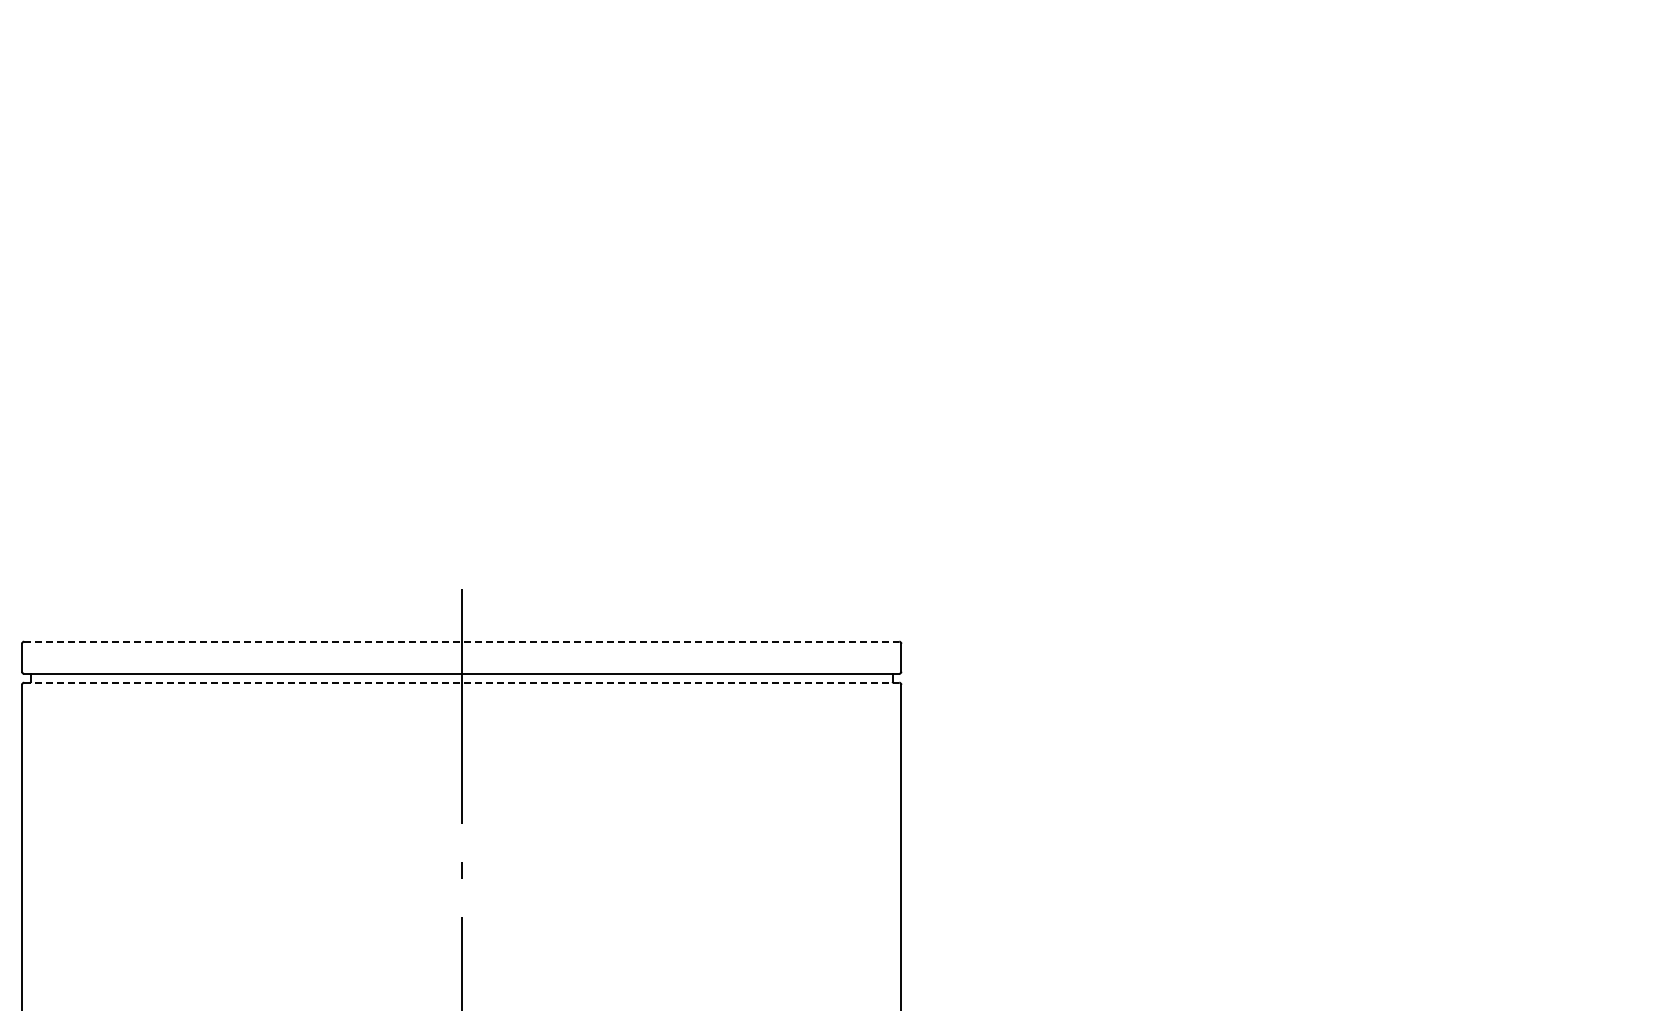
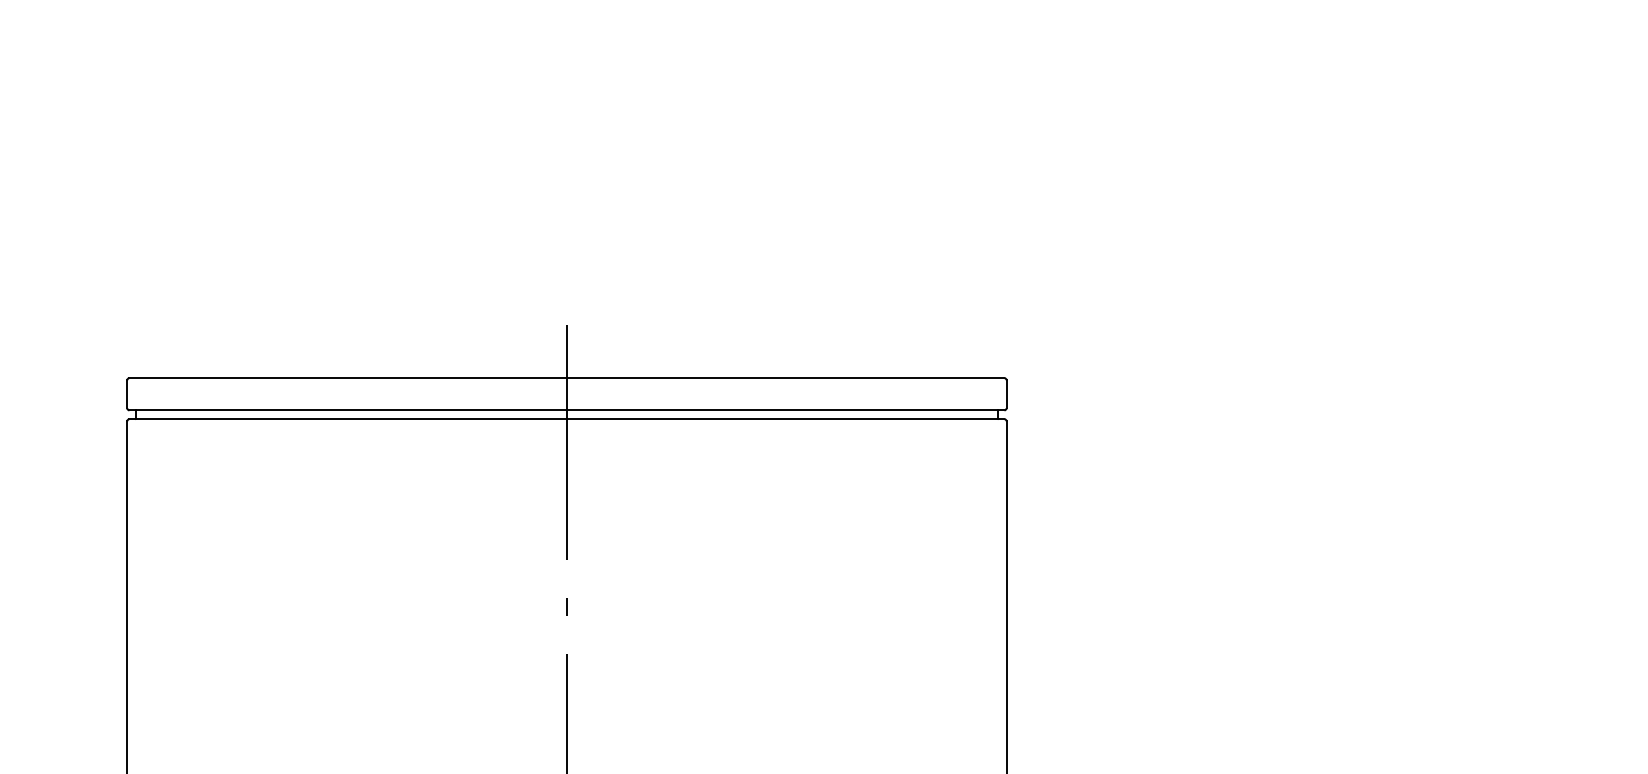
line: (462, 641) -> (567, 377), dashed -> solid
line: (462, 682) -> (567, 418), dashed -> solid

